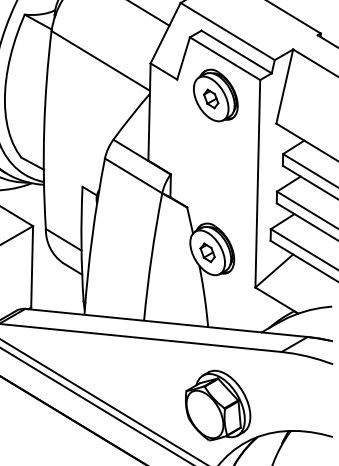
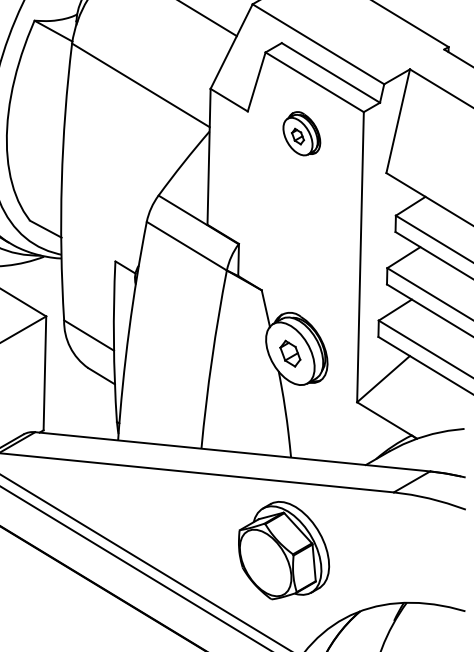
part: (215, 95) -> (301, 133), size x0.6
part: (218, 405) -> (284, 550), moved

